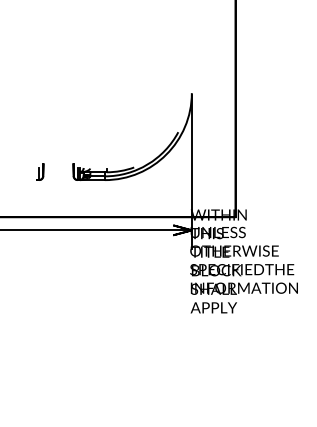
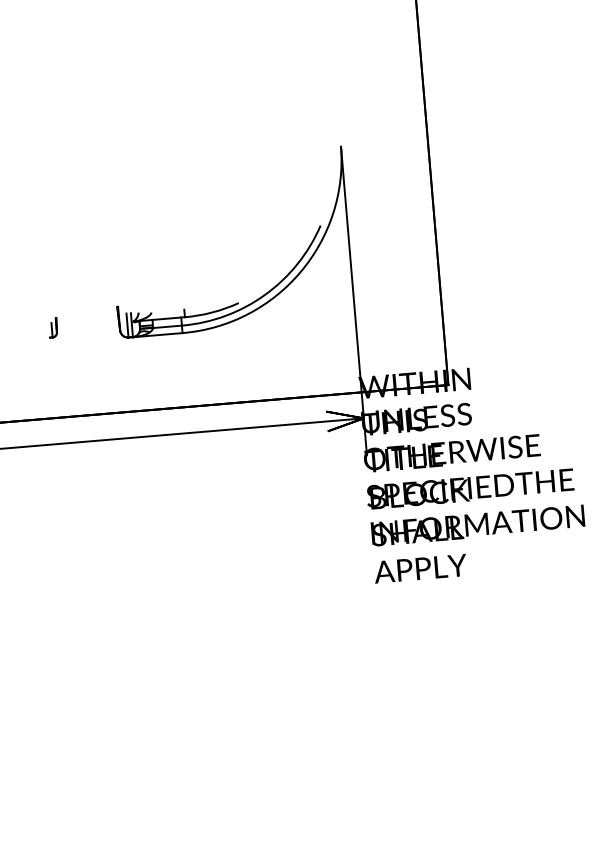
part: (40, 171) -> (53, 326), size x0.6

